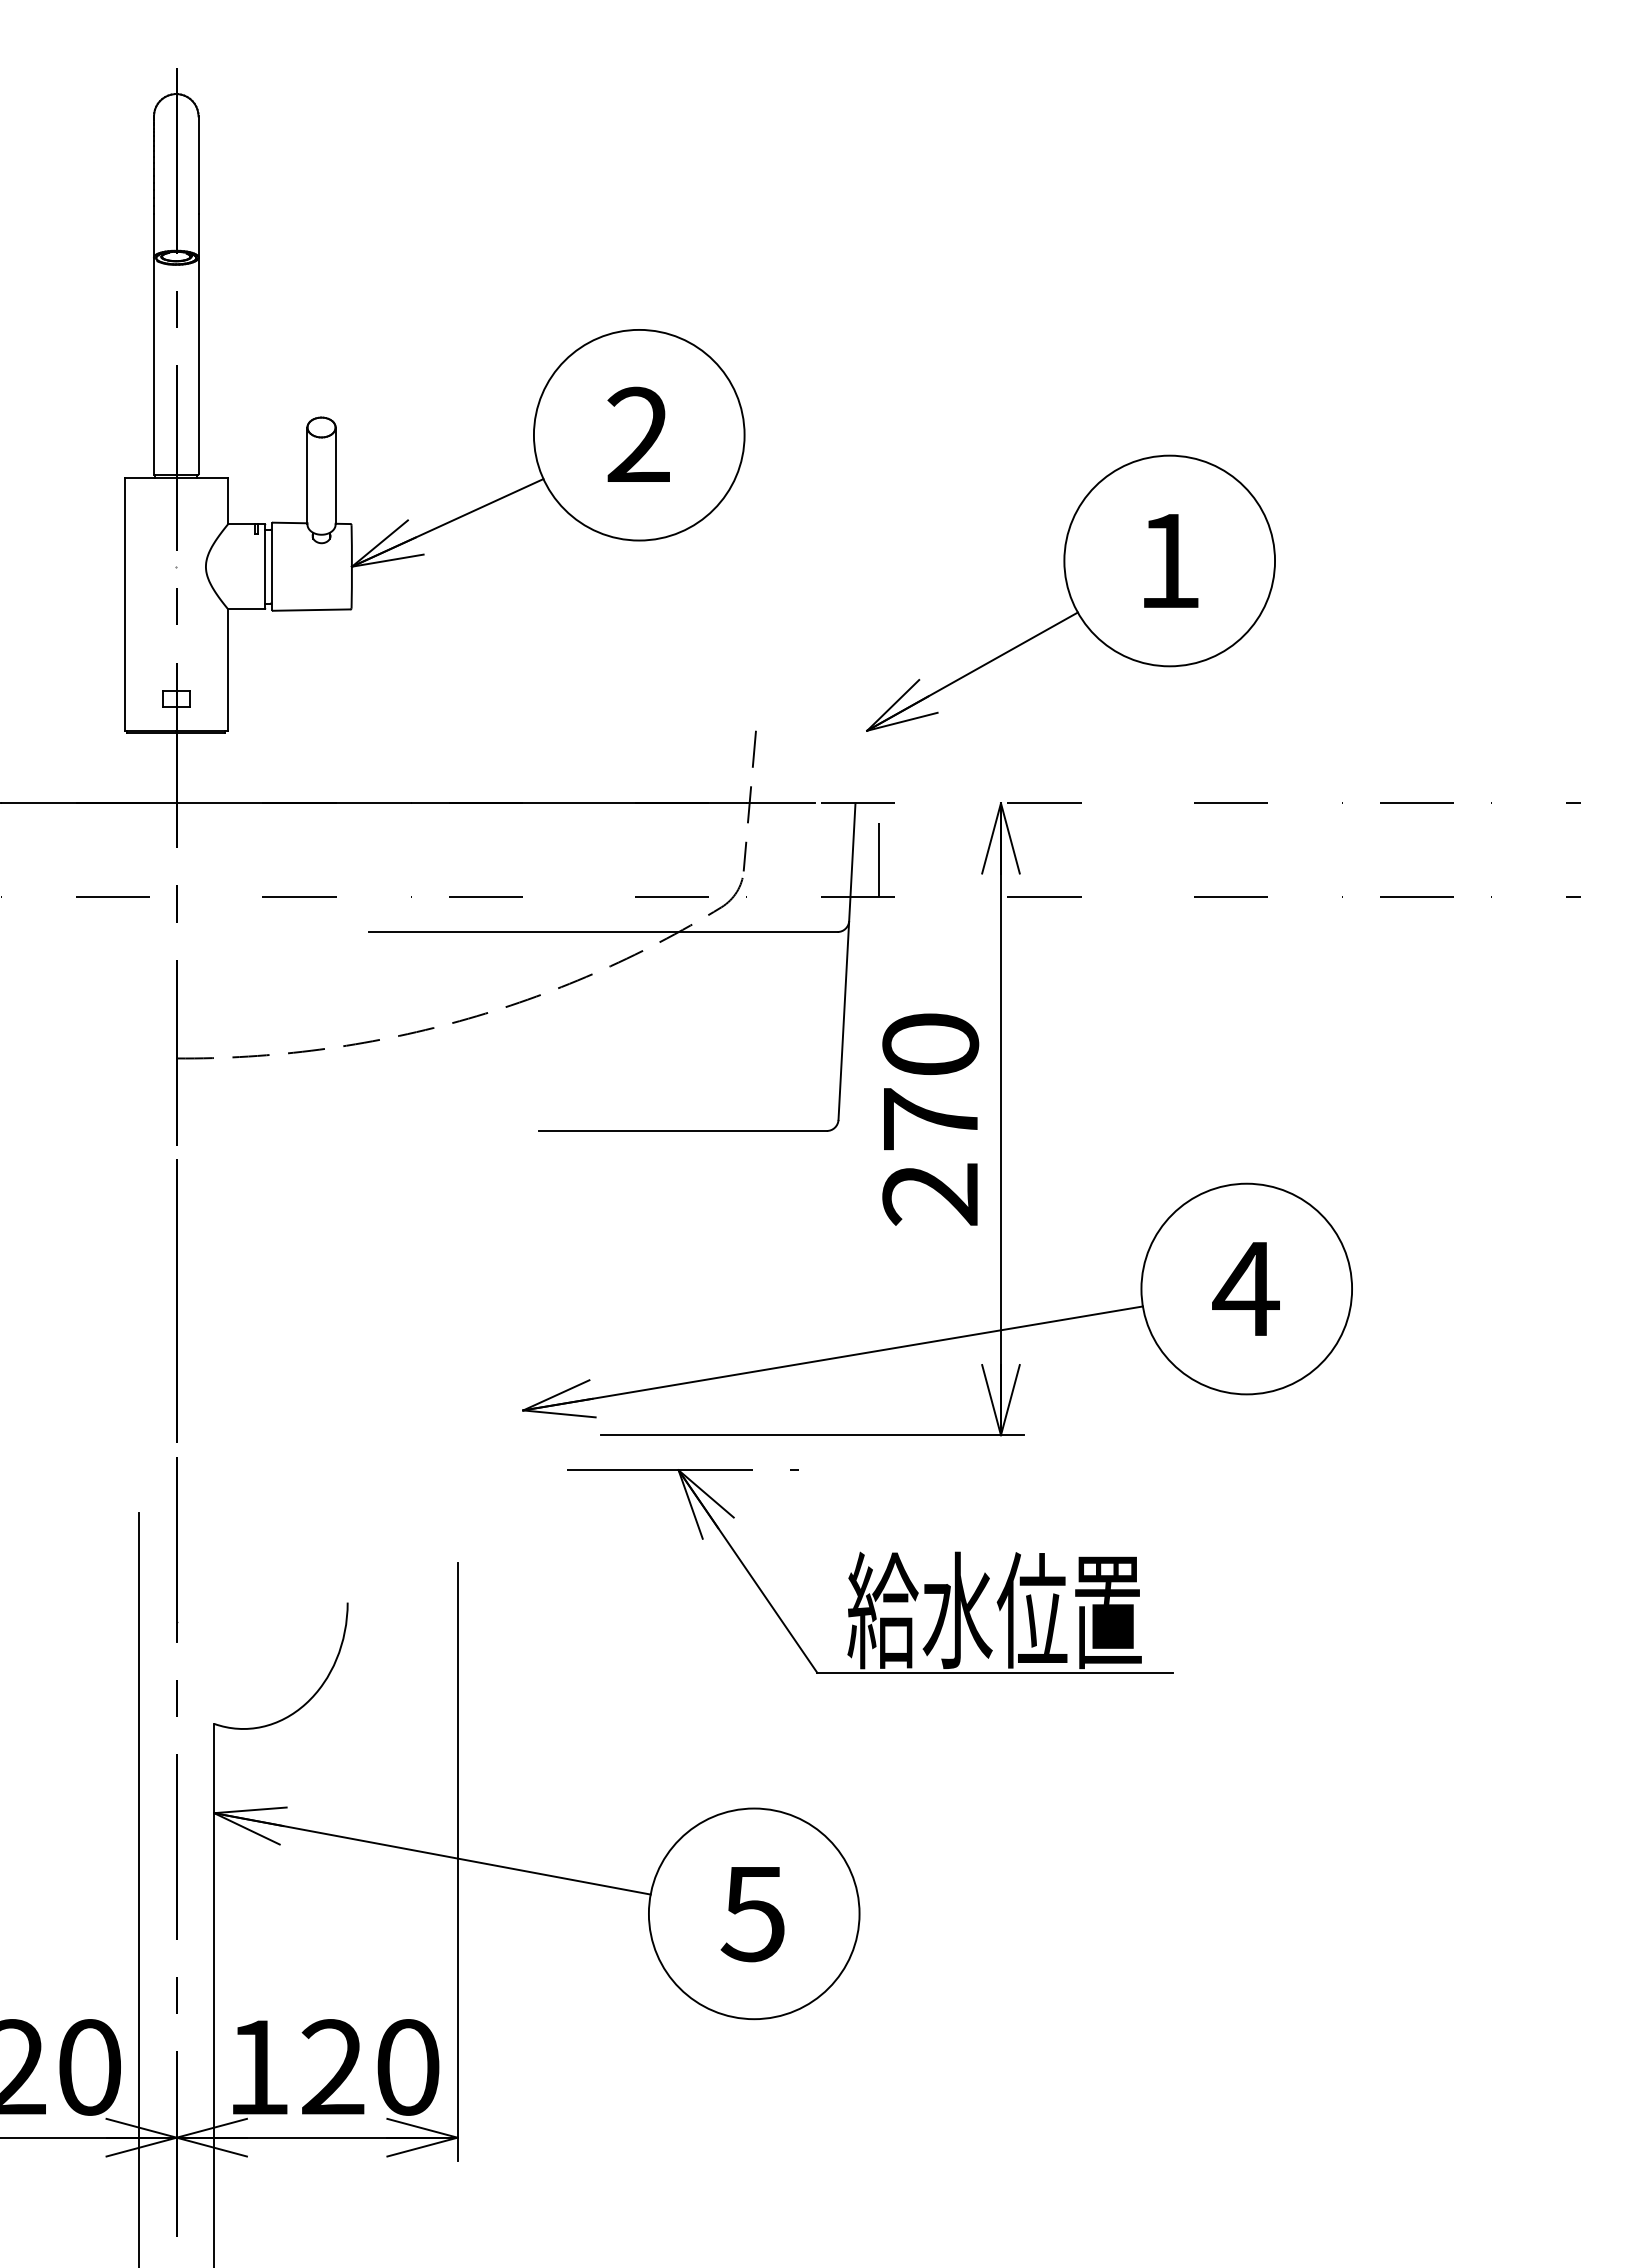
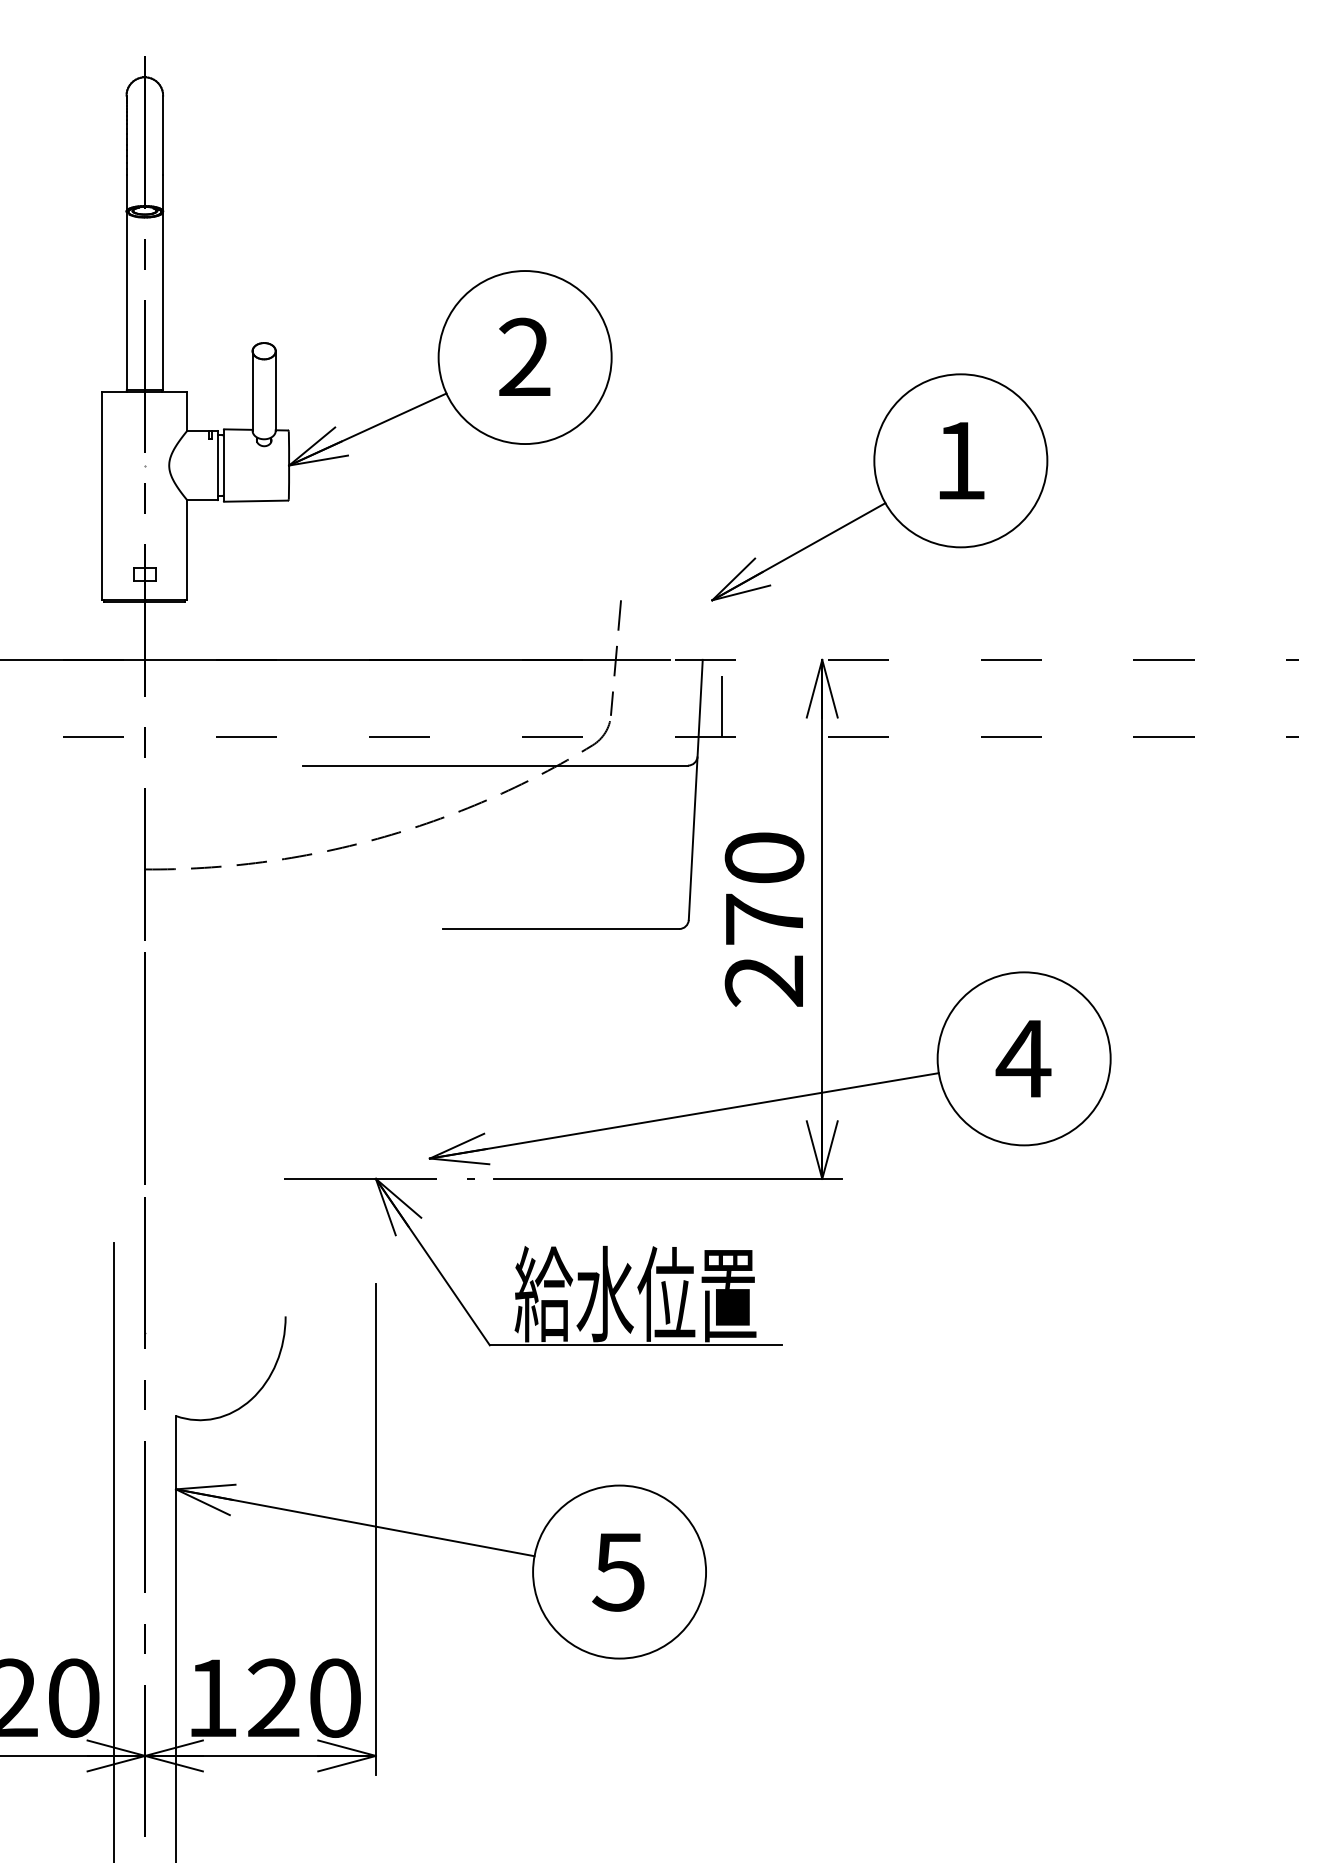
part: (870, 1571) -> (533, 1262), moved

